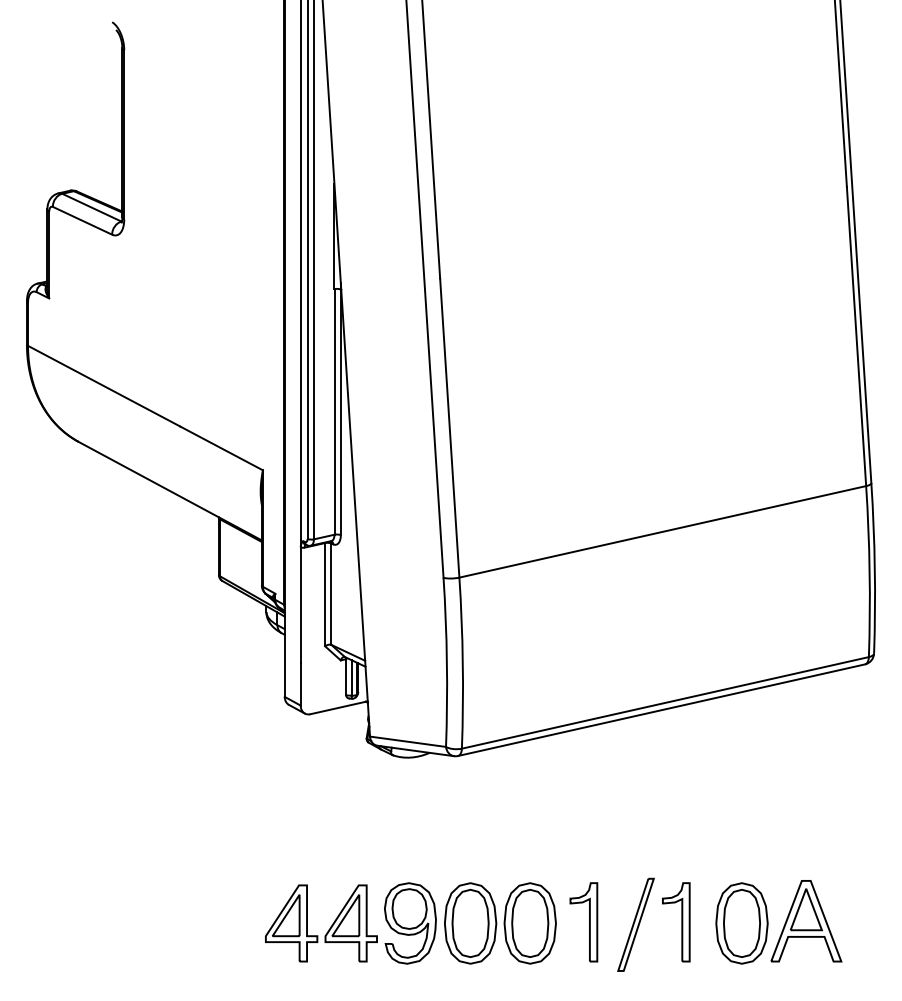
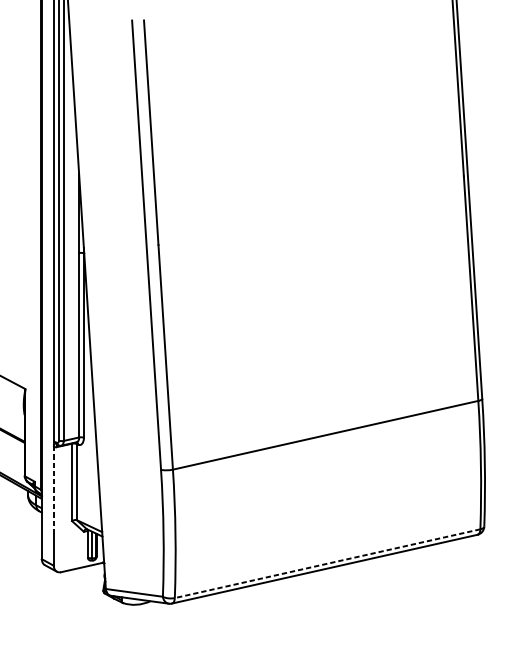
line: (300, 604) -> (53, 489), solid -> dashed
line: (665, 702) -> (327, 563), solid -> dashed

